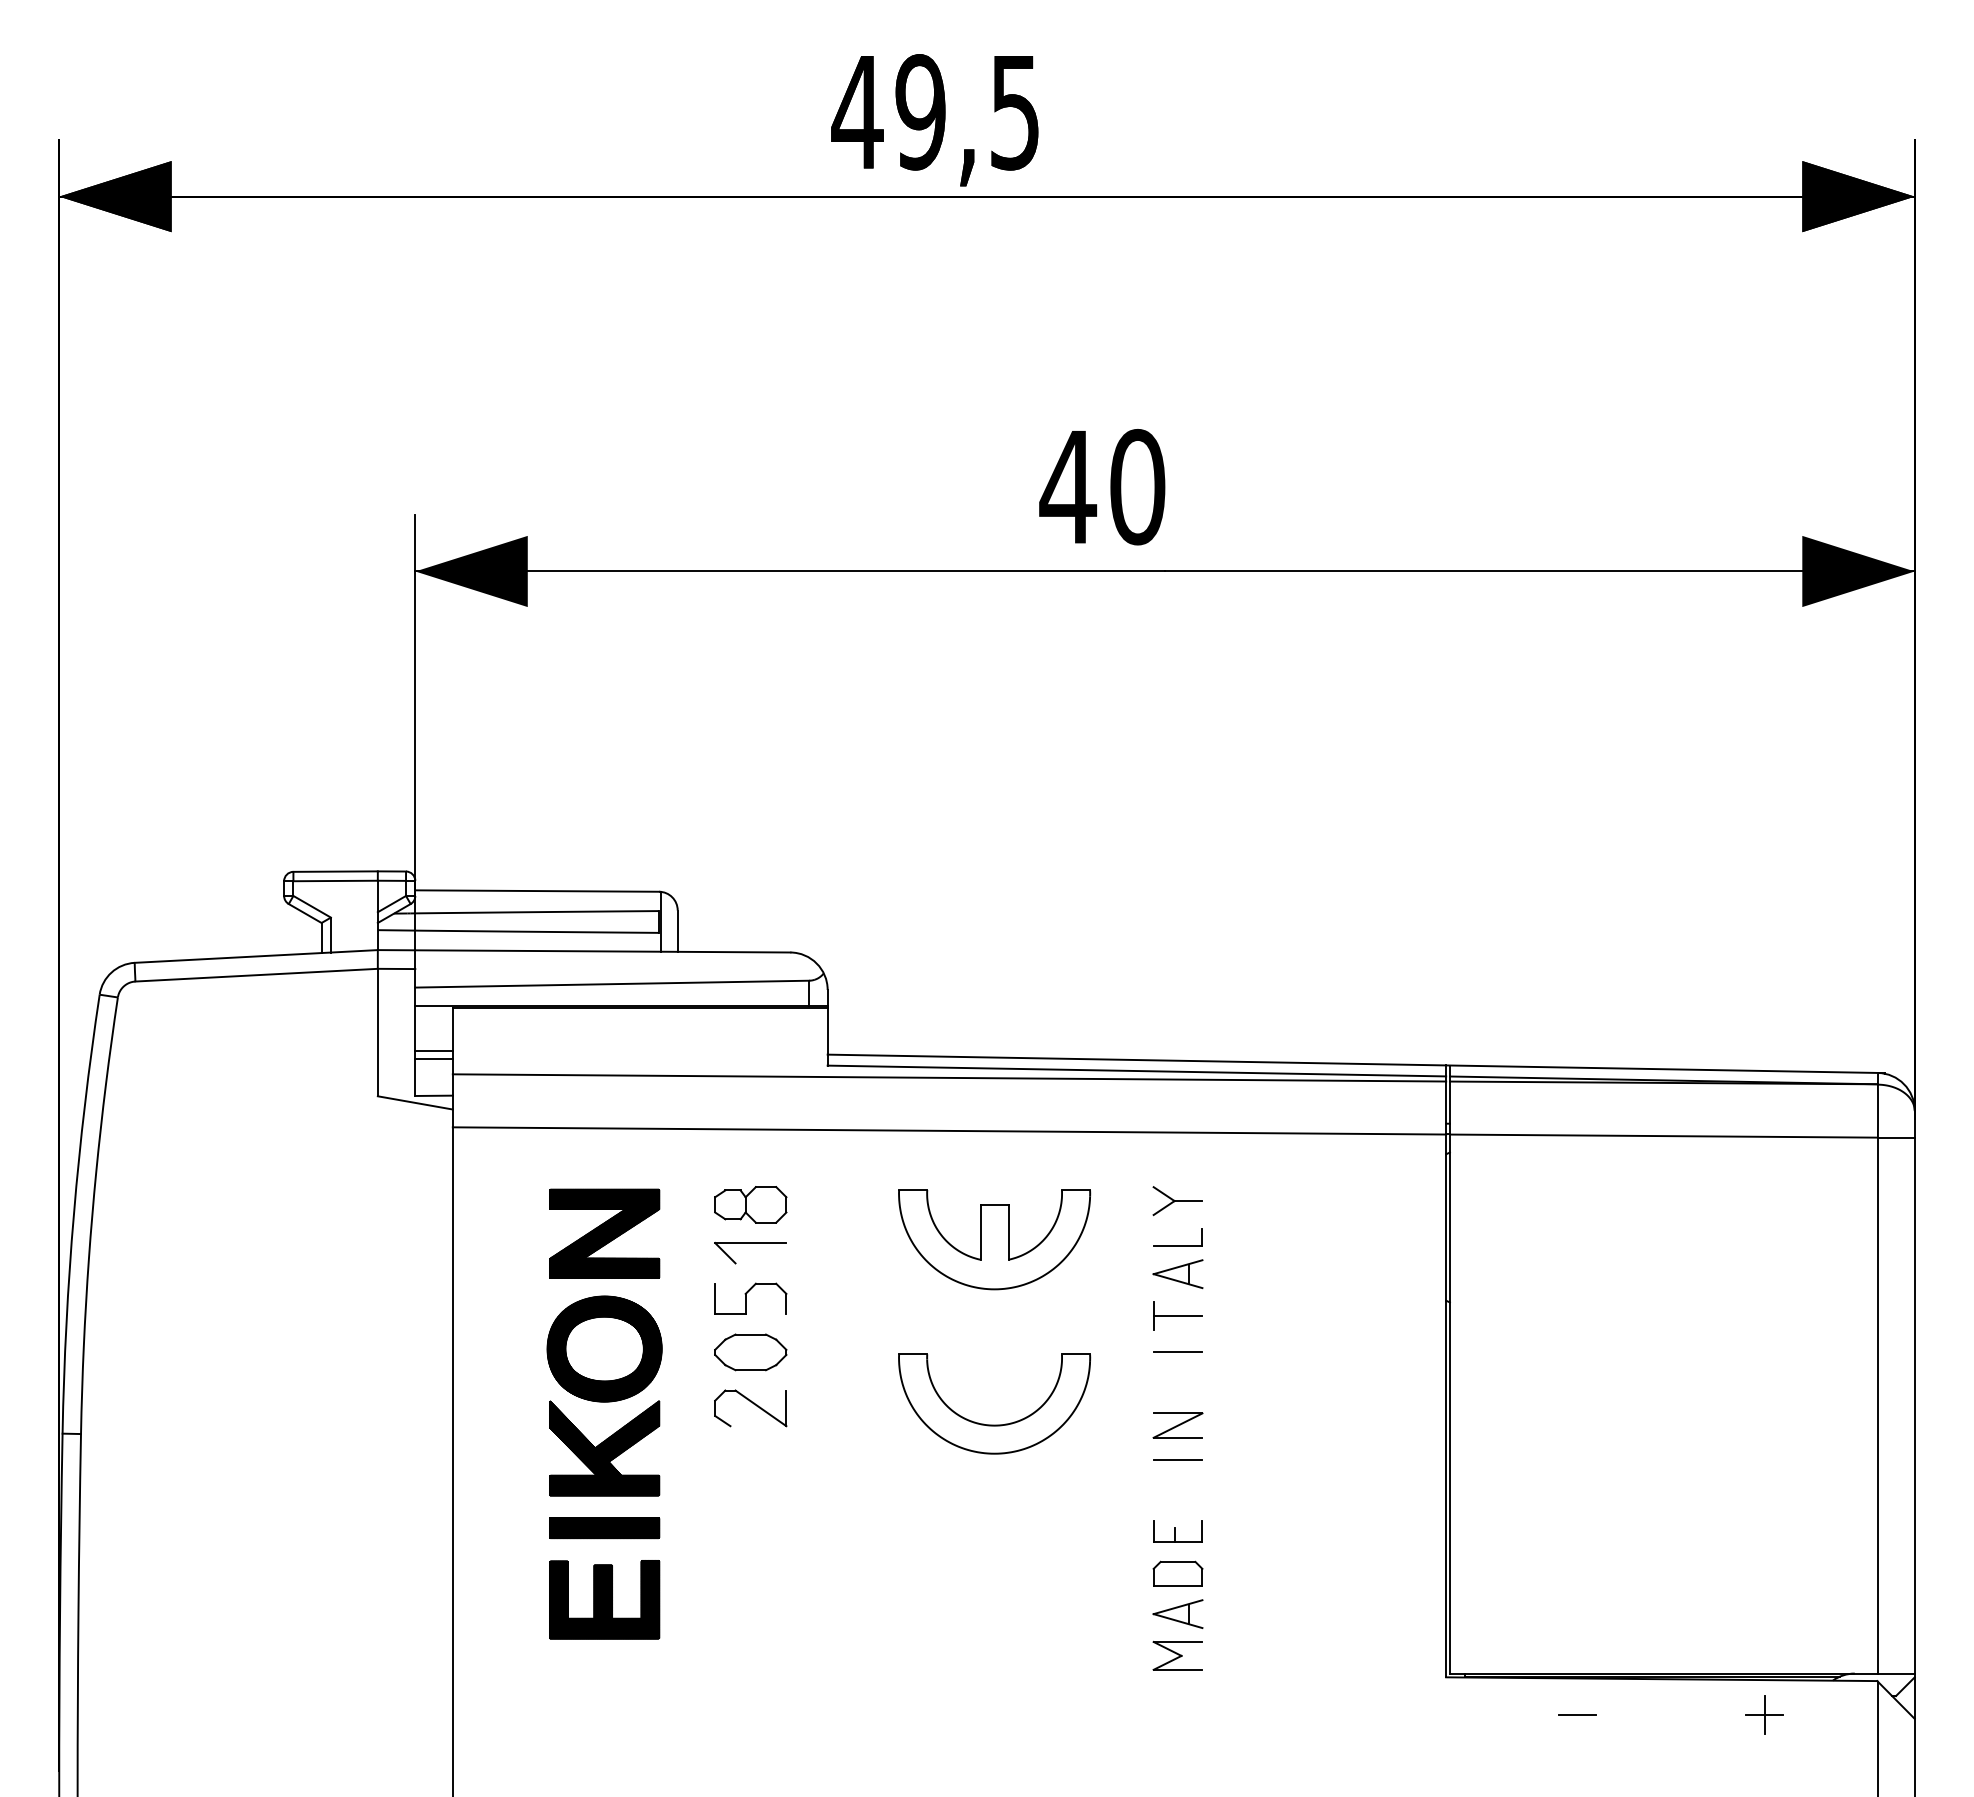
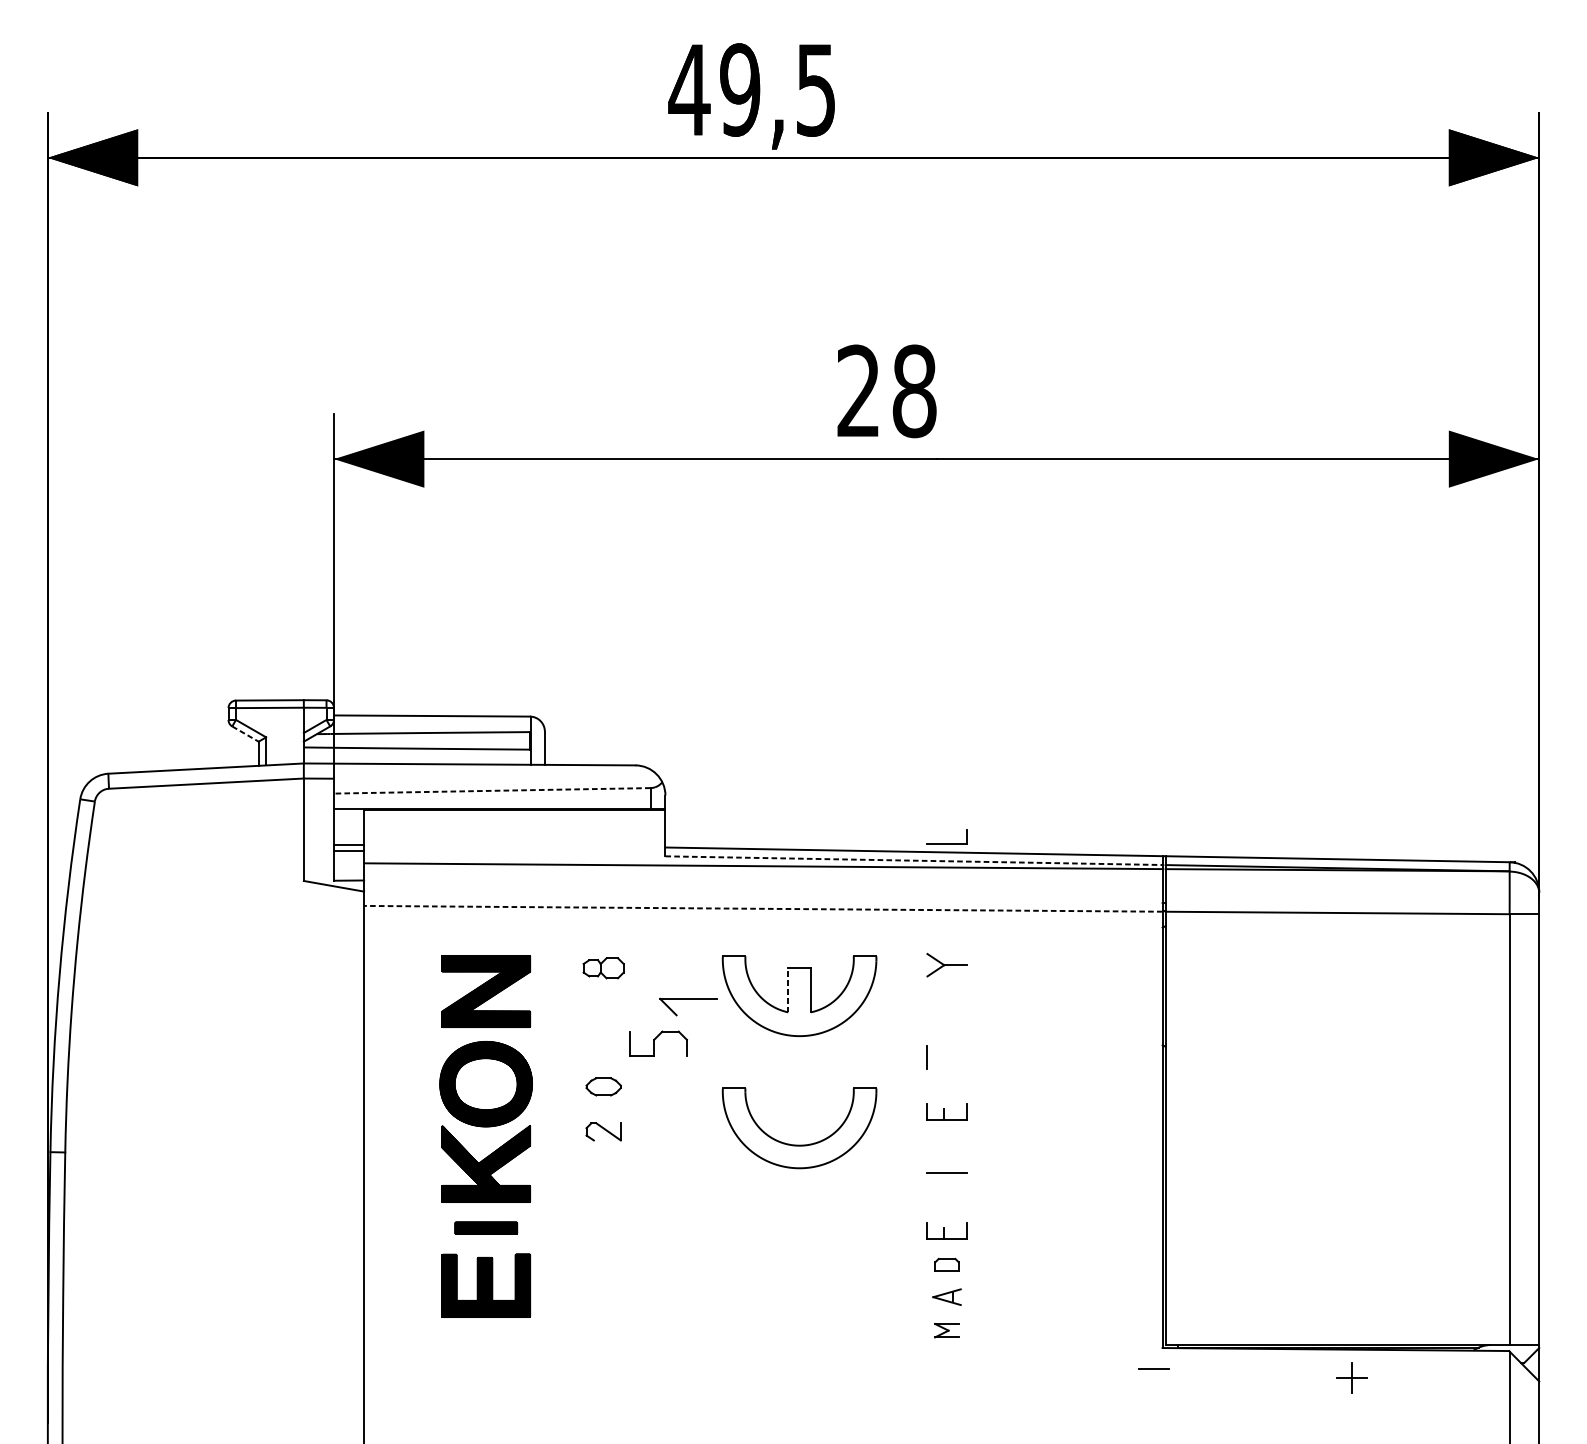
text: (1102, 486) -> (886, 390), 40 -> 28
line: (305, 913) -> (245, 734), solid -> dashed
line: (611, 984) -> (491, 791), solid -> dashed
line: (1137, 1071) -> (914, 861), solid -> dashed
line: (949, 1130) -> (763, 908), solid -> dashed
part: (750, 1204) -> (603, 967), size x0.7
line: (980, 1231) -> (788, 989), solid -> dashed
part: (750, 1243) -> (688, 999), moved
part: (1177, 1245) -> (946, 843), moved
part: (1177, 1274) -> (946, 1024), removed
part: (750, 1298) -> (658, 1043), moved
line: (1177, 1315) -> (946, 1057), removed
line: (1177, 1351) -> (946, 1086), removed
part: (750, 1352) -> (603, 1086), size x0.6
part: (1177, 1383) -> (946, 1111), added
part: (750, 1408) -> (603, 1131), size x0.6
part: (1177, 1425) -> (946, 1145), removed
part: (604, 1528) -> (486, 1228), size x0.7
part: (1177, 1573) -> (946, 1264), size x0.6
part: (1177, 1613) -> (946, 1296), size x0.7
part: (1177, 1655) -> (946, 1330), size x0.6
line: (1577, 1714) -> (1154, 1368), moved
part: (1764, 1714) -> (1351, 1377), moved

